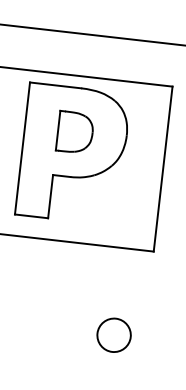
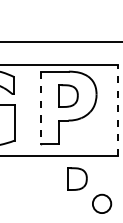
line: (22, 149) -> (40, 108), solid -> dashed
line: (163, 169) -> (118, 110), solid -> dashed
part: (74, 284) -> (77, 178), added

